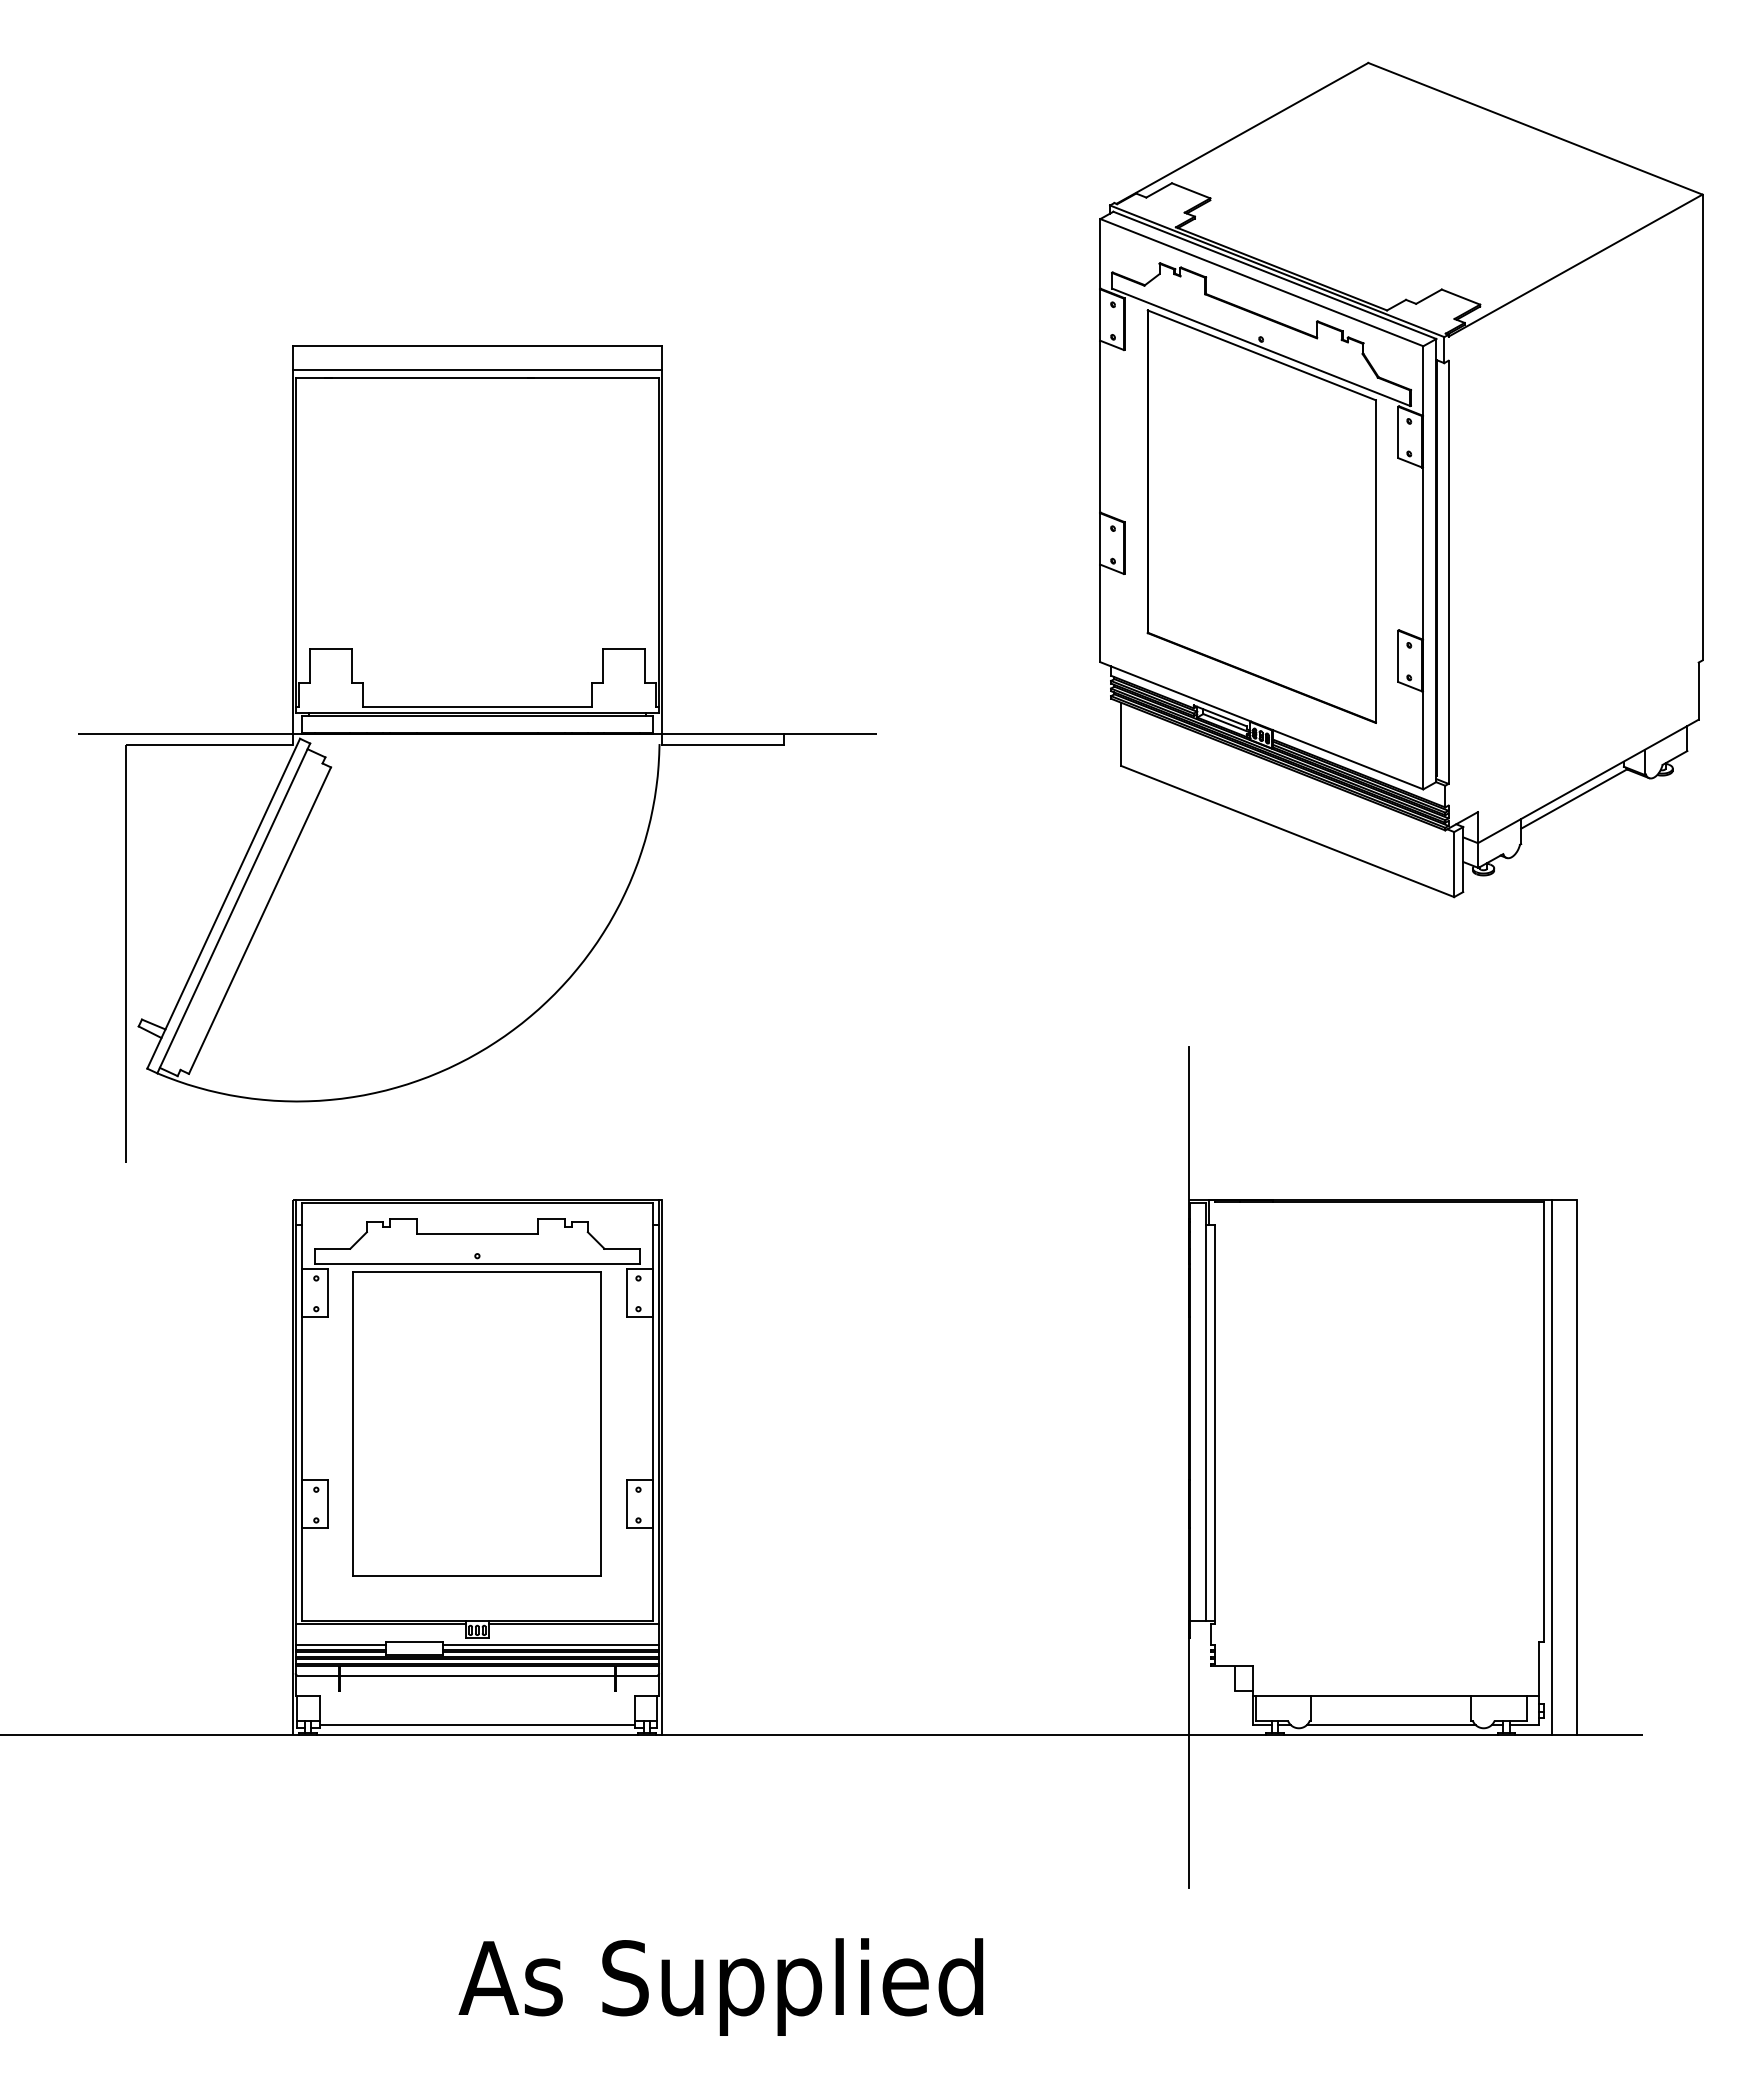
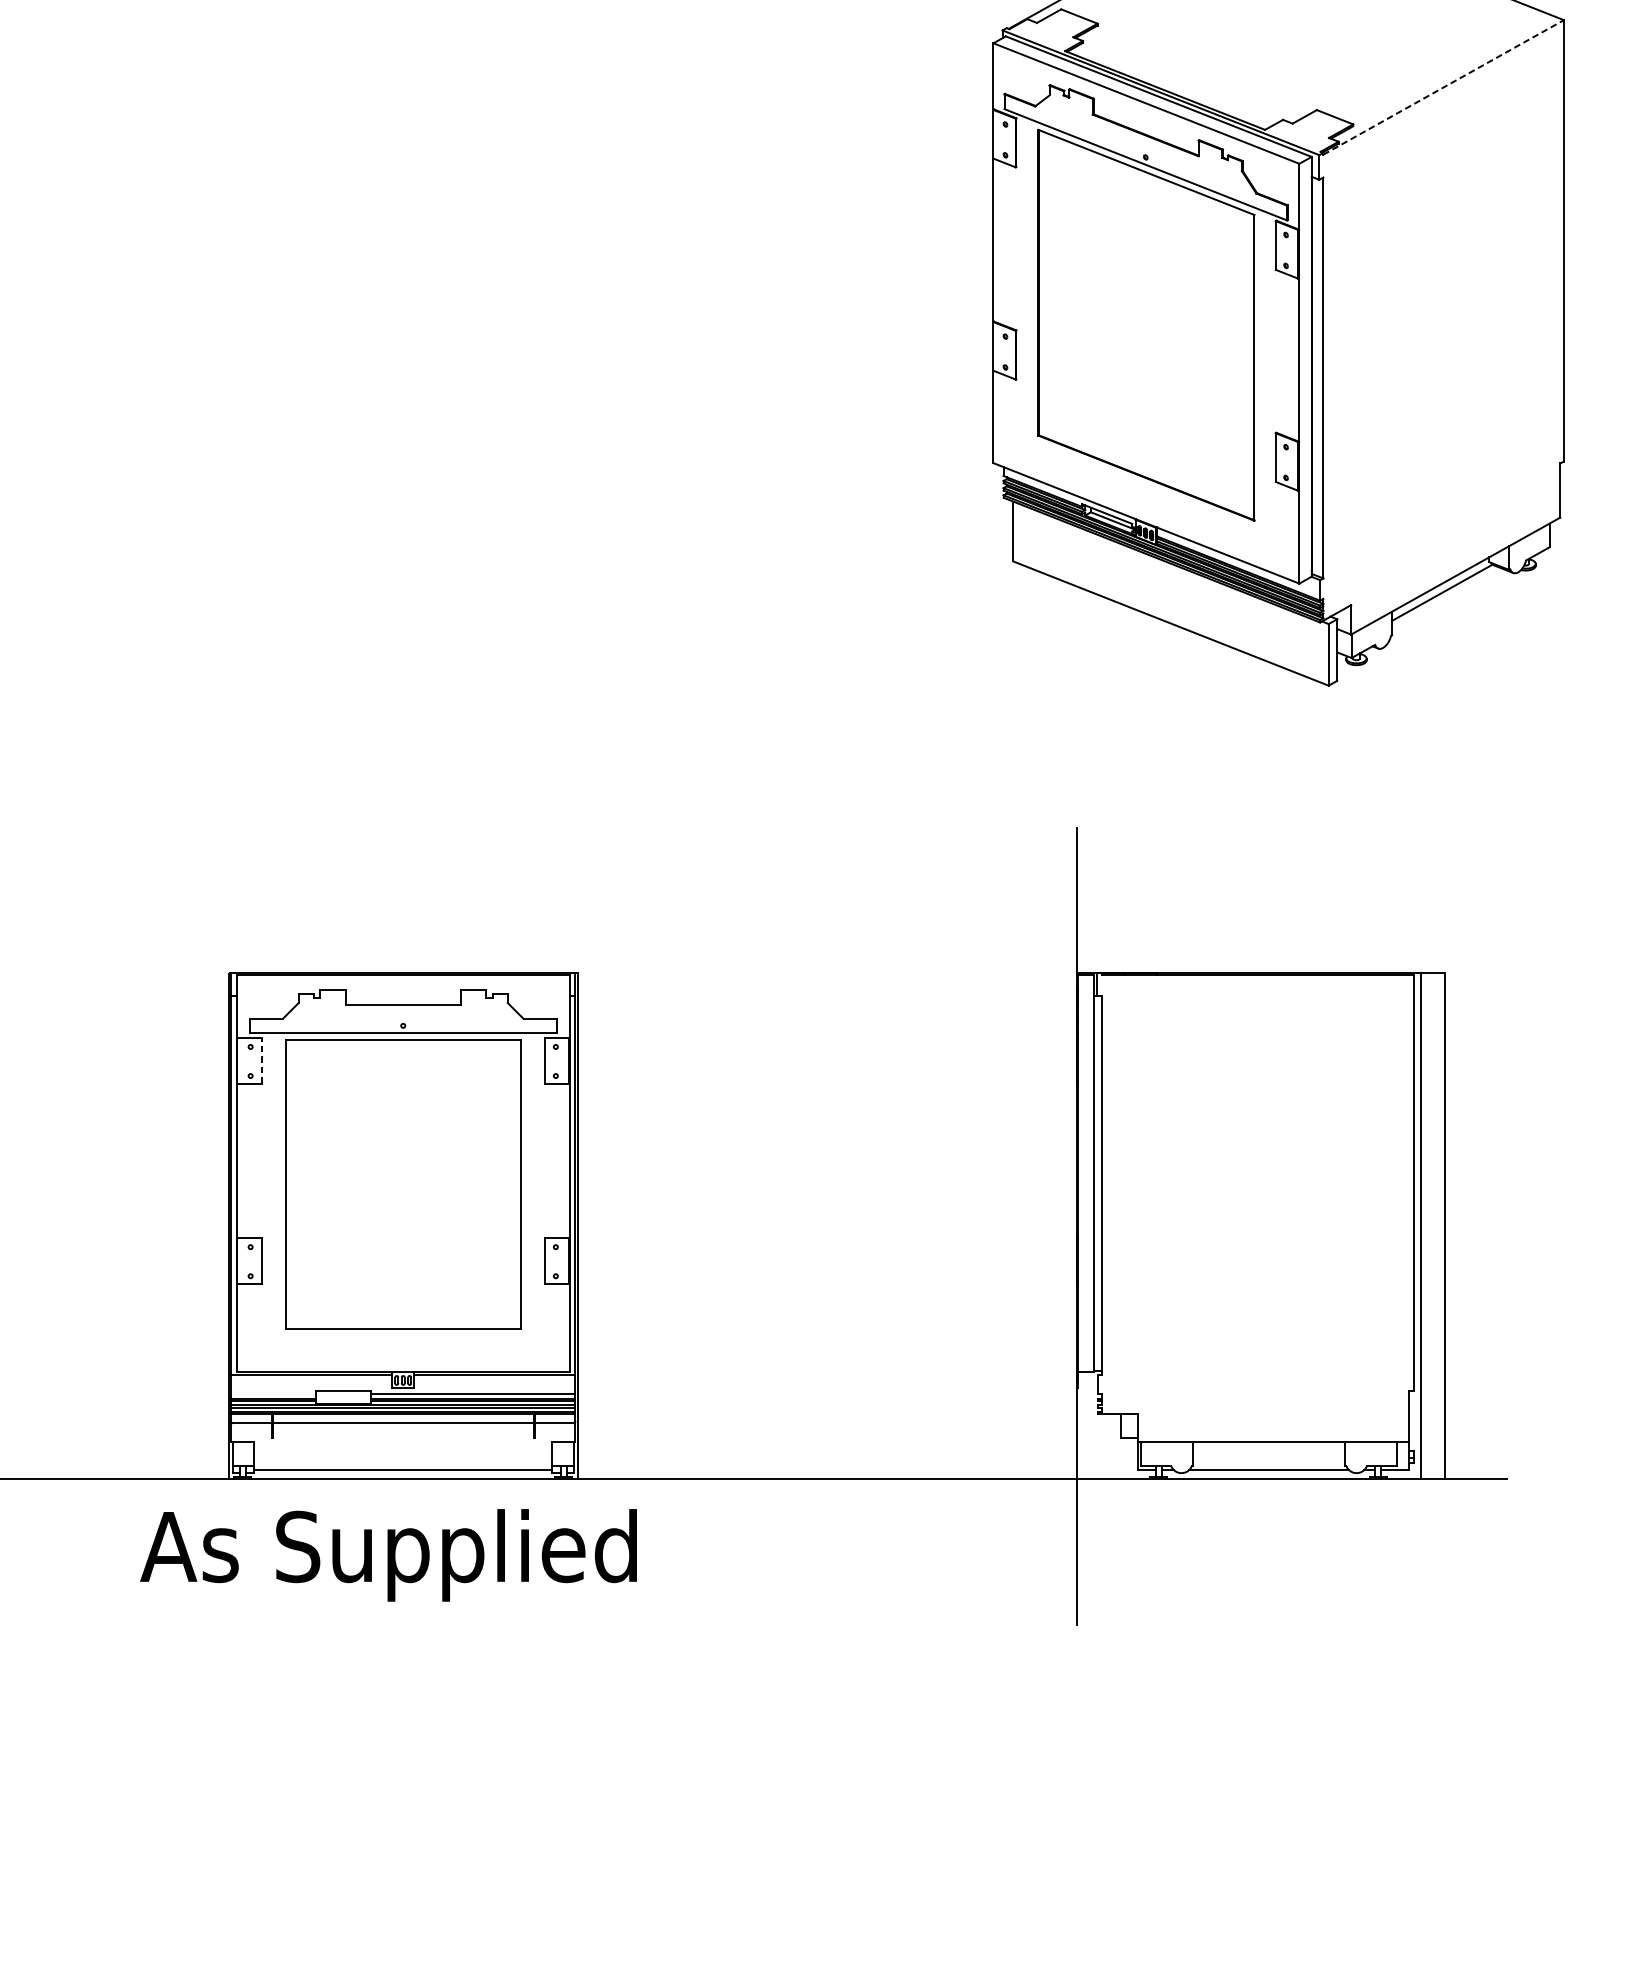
line: (1576, 265) -> (1444, 87), solid -> dashed
part: (477, 734) -> (403, 531), removed
line: (328, 1292) -> (262, 1060), solid -> dashed
line: (340, 1644) -> (273, 1393), removed
text: (720, 1986) -> (388, 1554), moved

